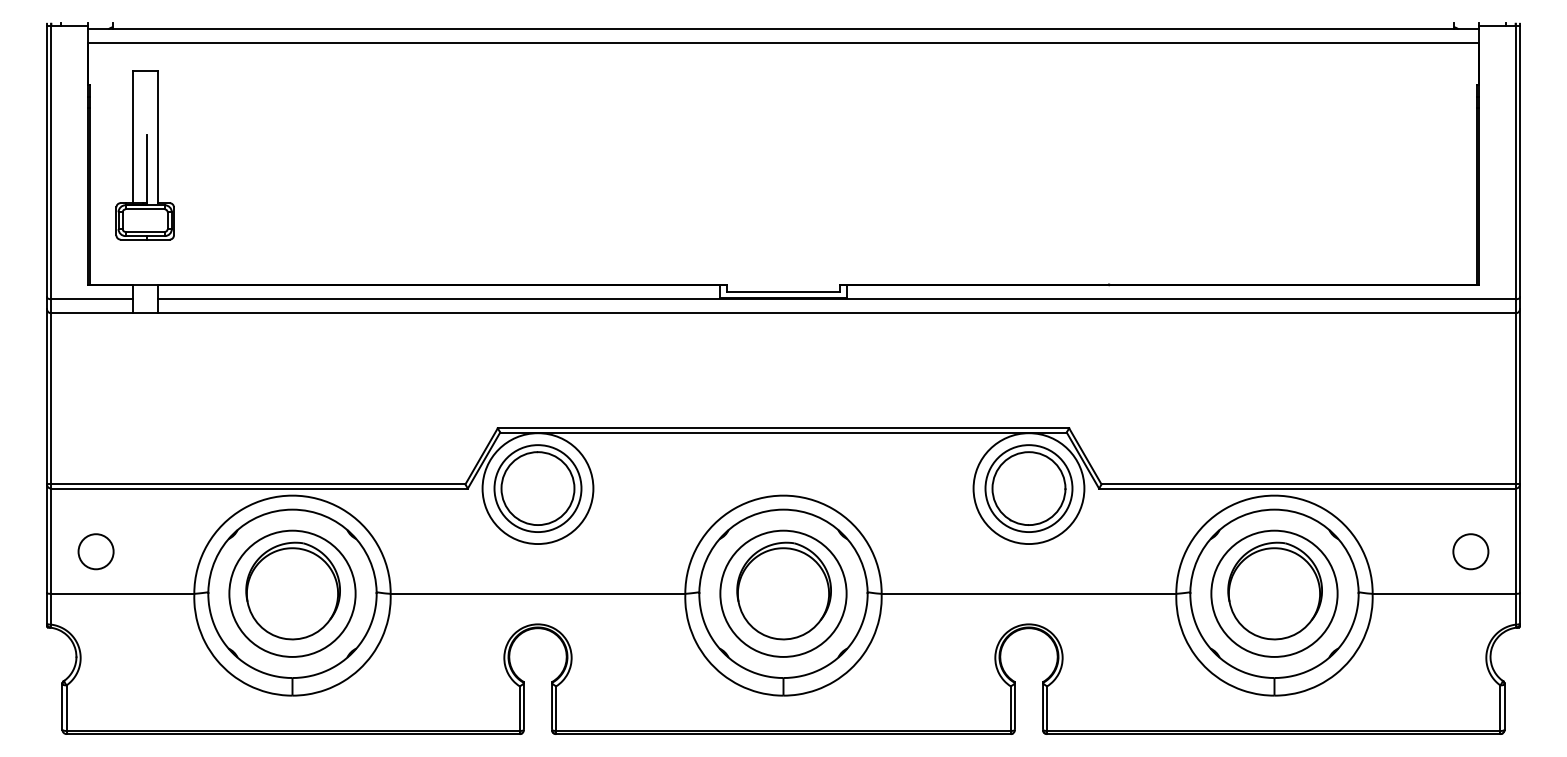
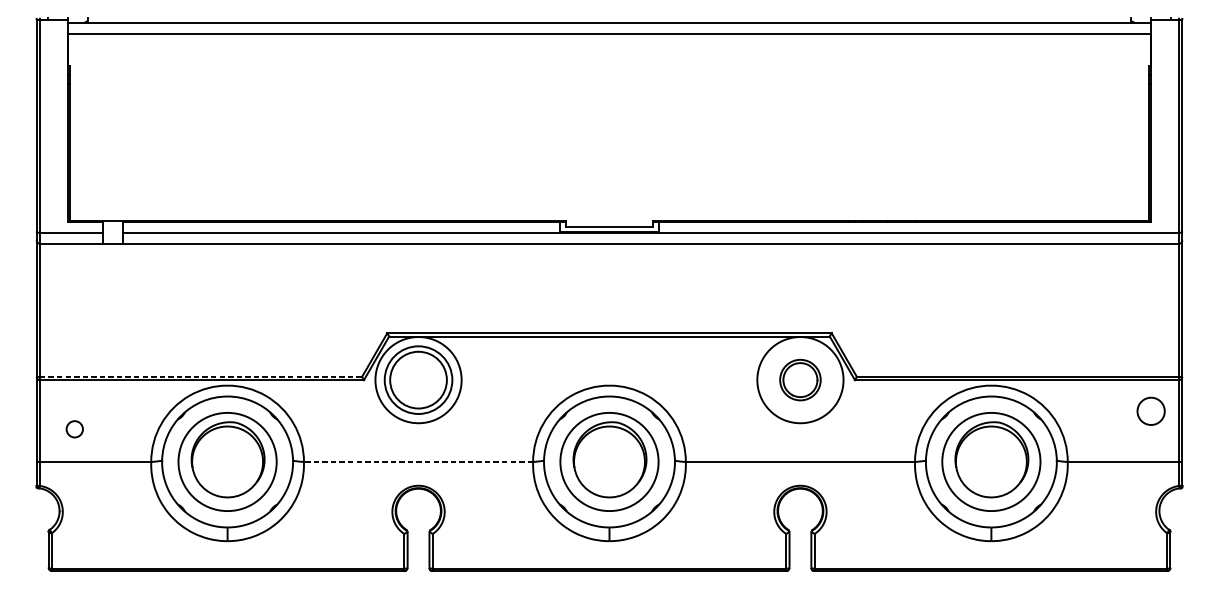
part: (144, 155) -> (112, 121), removed
line: (258, 484) -> (201, 376), solid -> dashed
part: (1028, 488) -> (800, 380), size x0.6
circle: (95, 551) -> (74, 429), size x0.6
circle: (1470, 551) -> (1150, 411), moved
line: (537, 593) -> (418, 461), solid -> dashed

